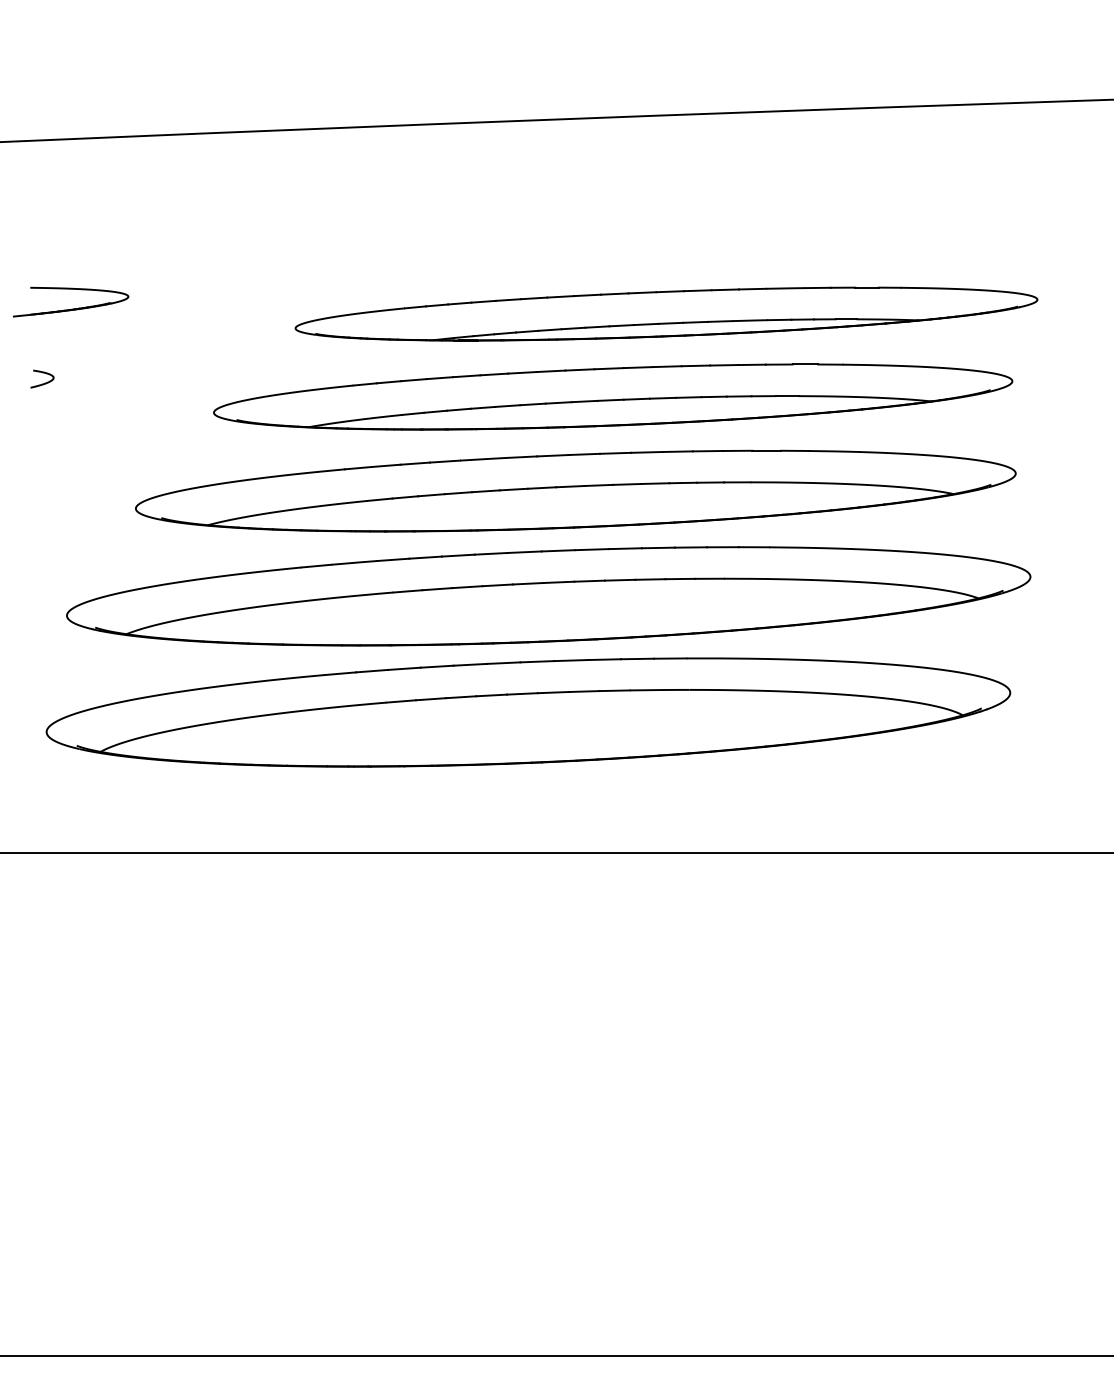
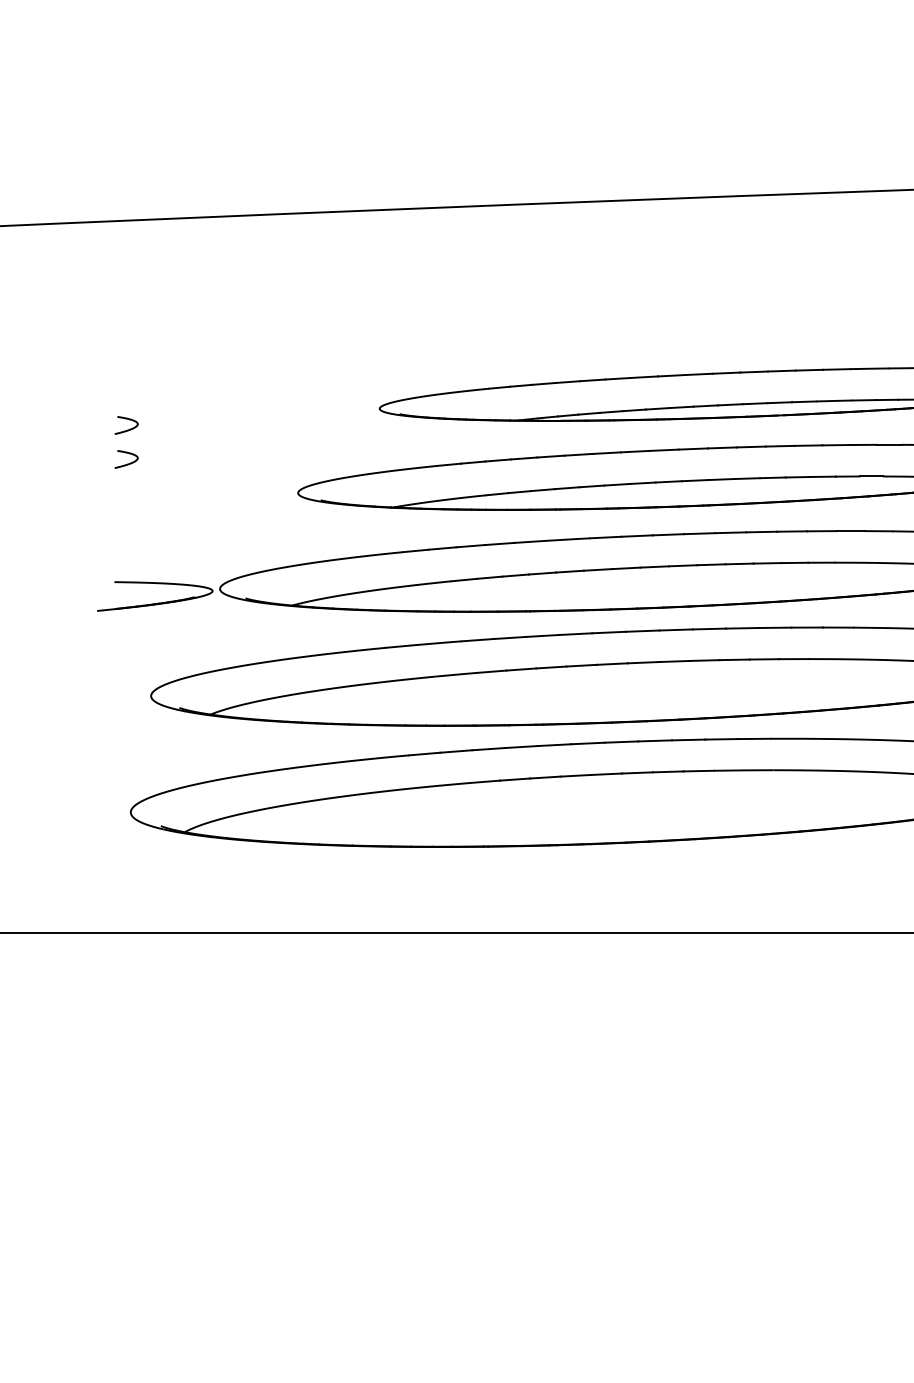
part: (71, 308) -> (155, 602), moved
curve: (42, 339) -> (126, 419), added

